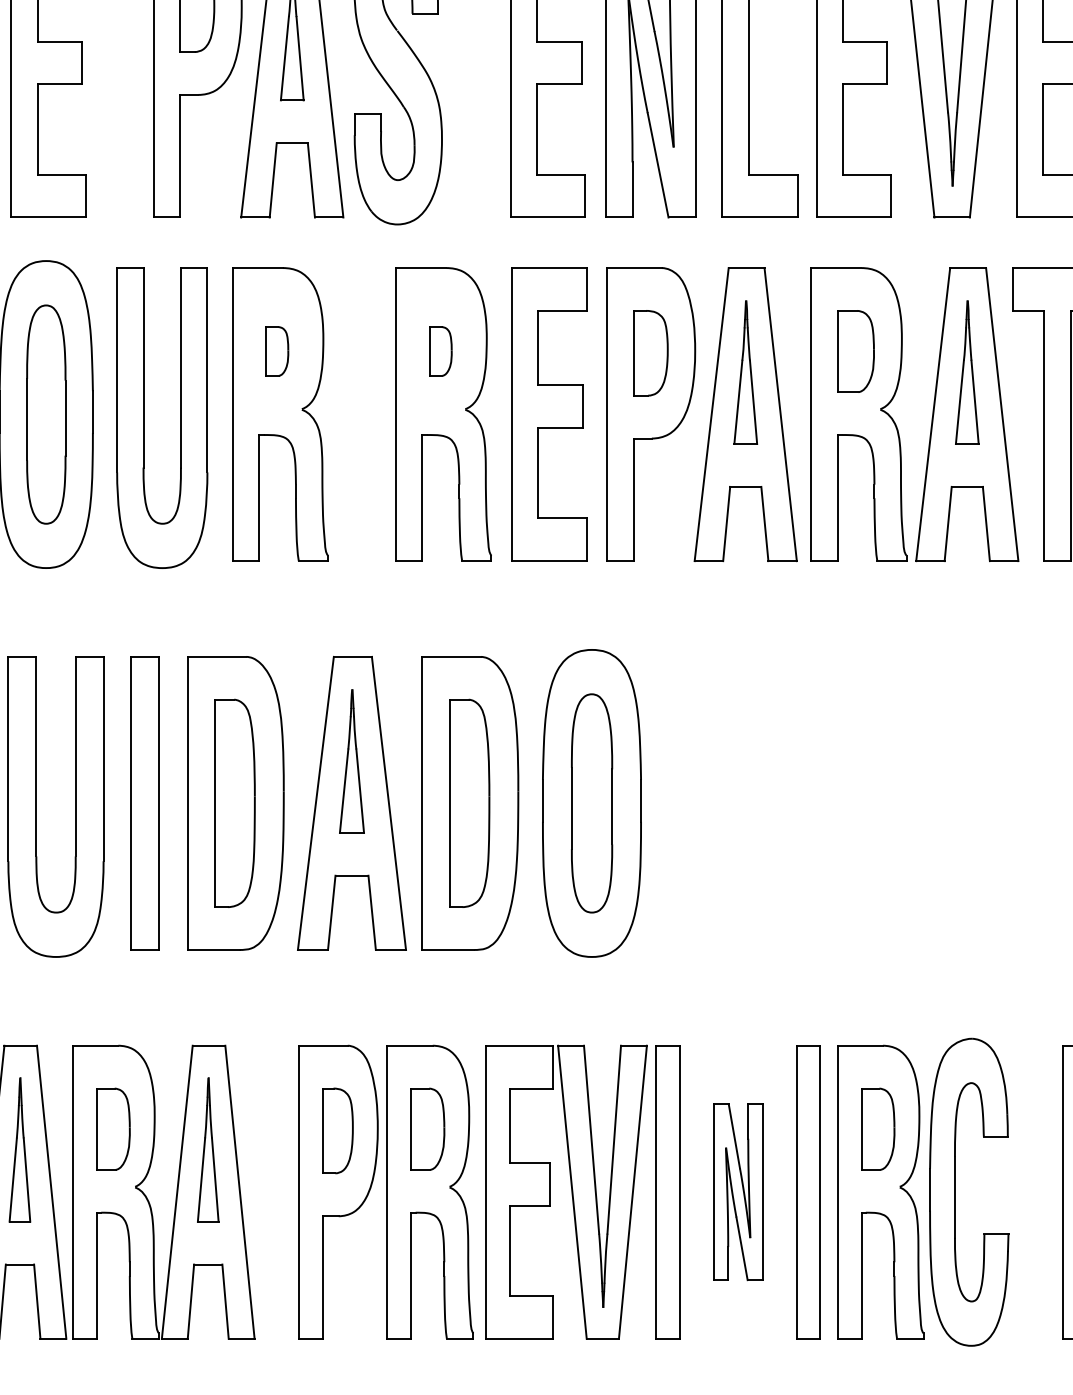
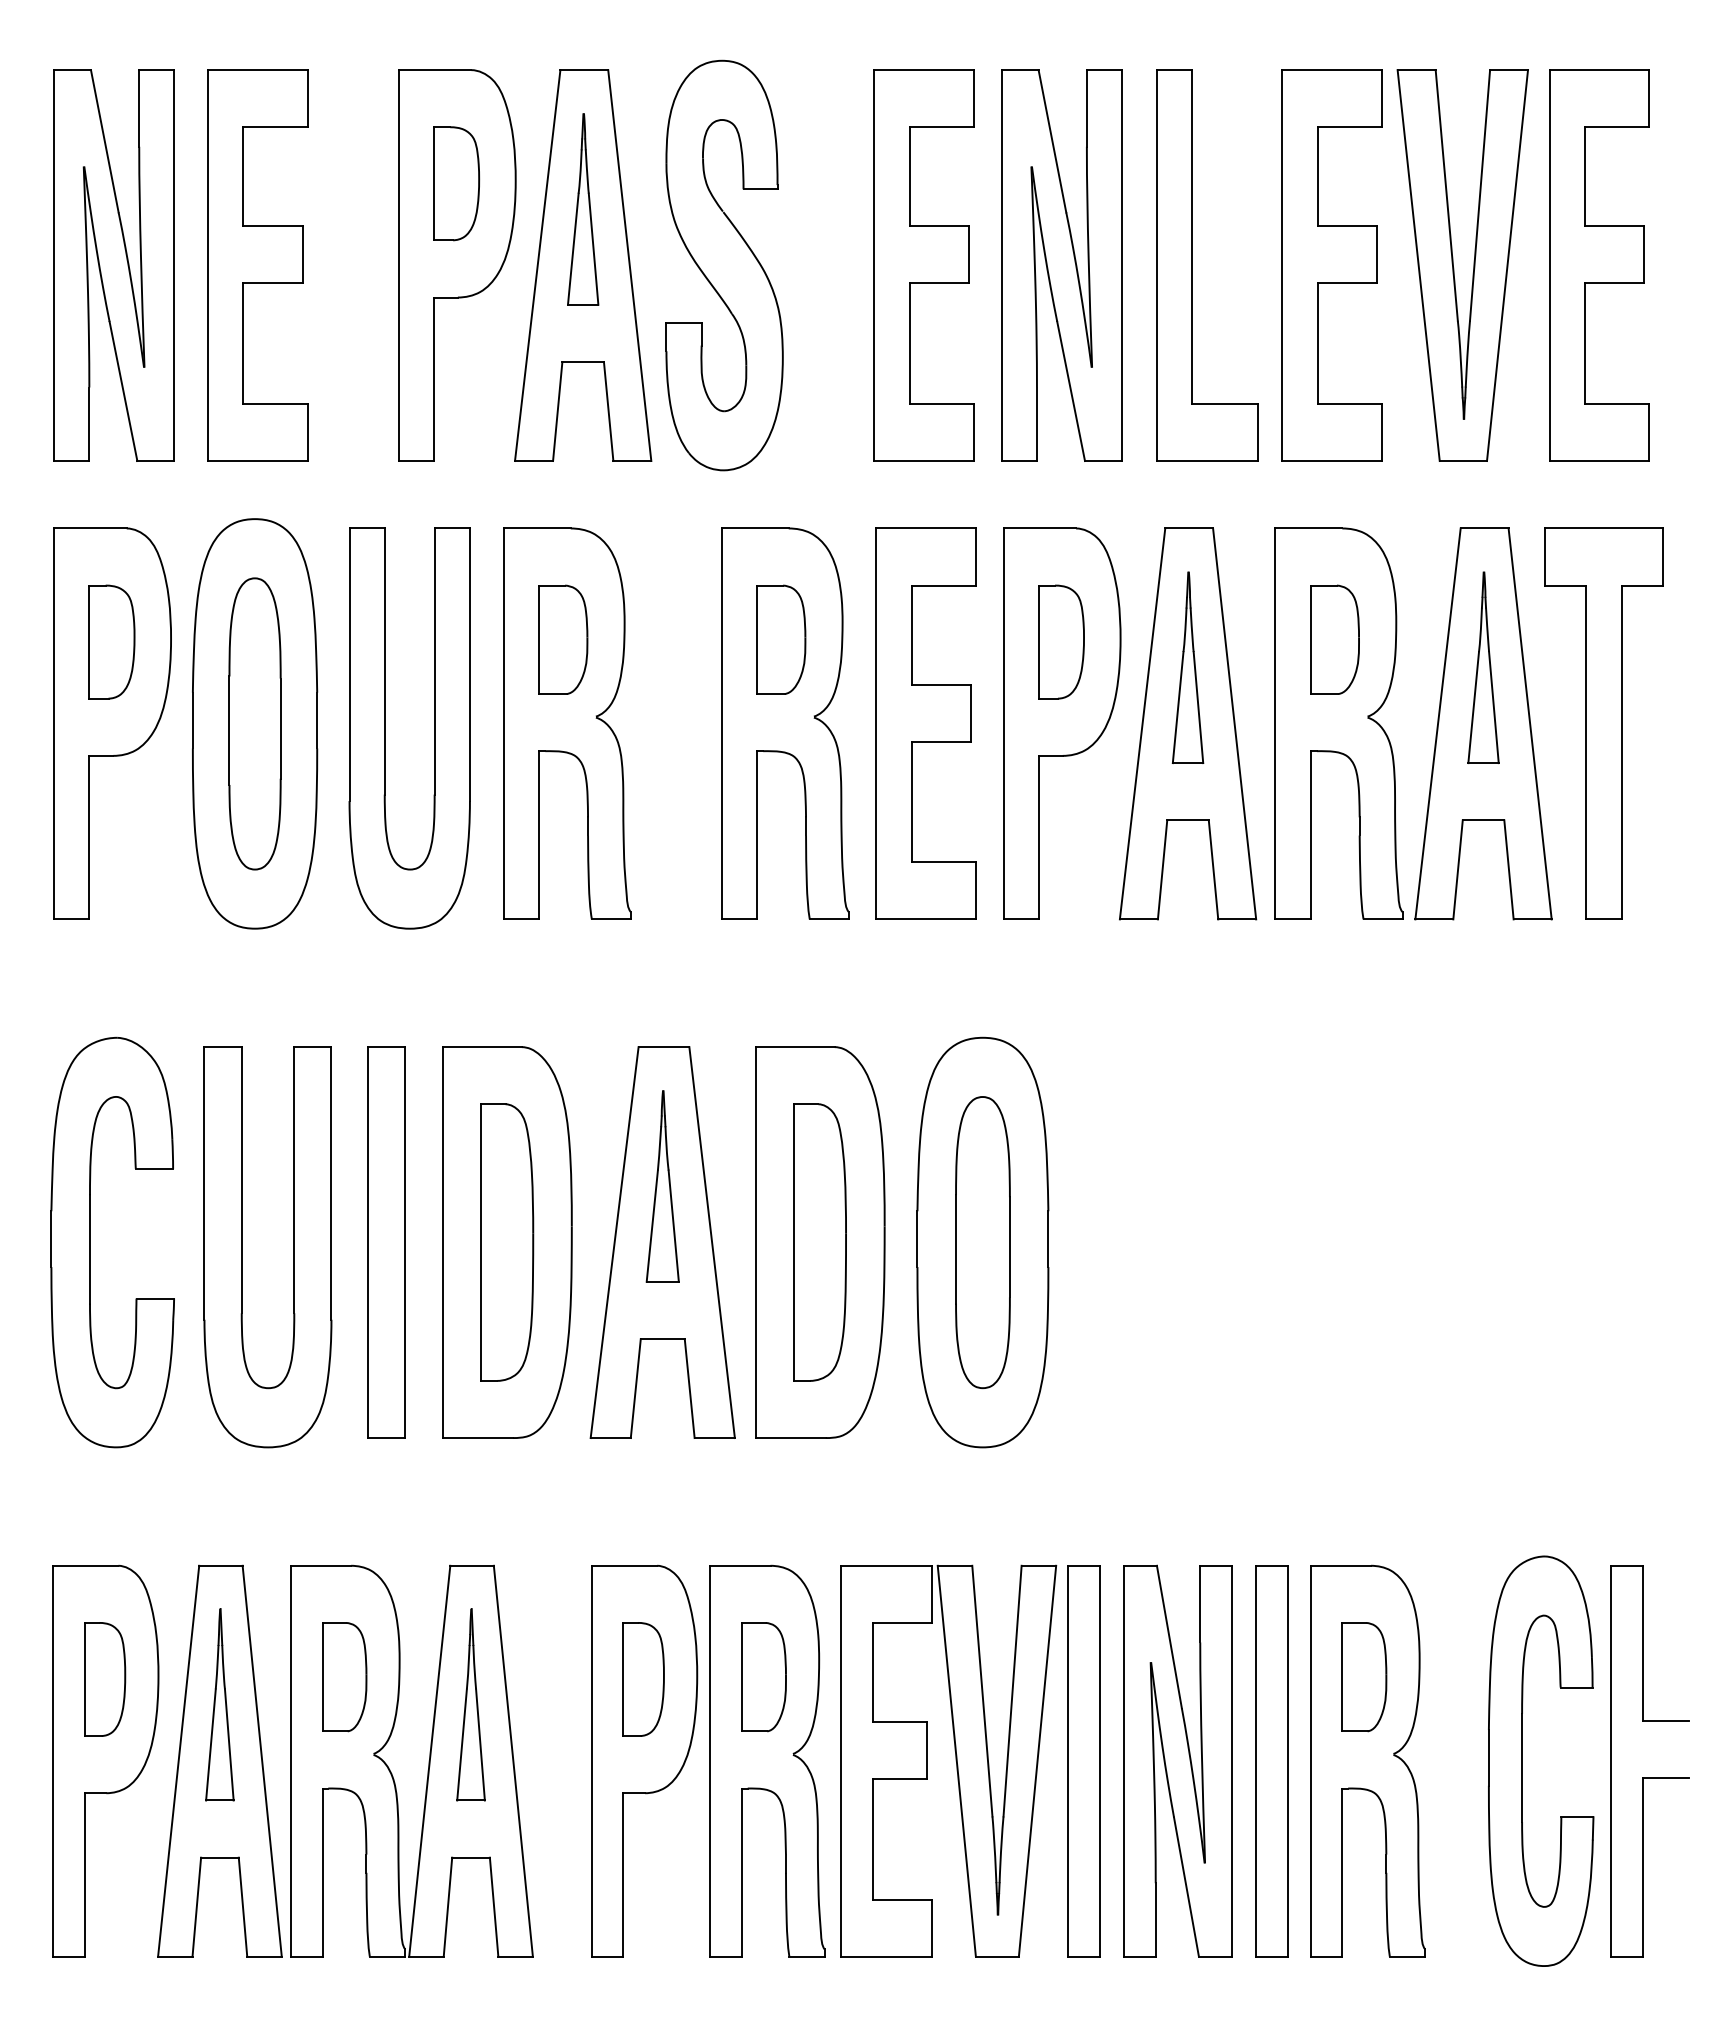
part: (277, 351) -> (563, 639), size x1.67
part: (440, 351) -> (781, 639), size x1.67
part: (737, 1191) -> (1177, 1760), size x1.67
part: (955, 1191) -> (1522, 1760), moved

